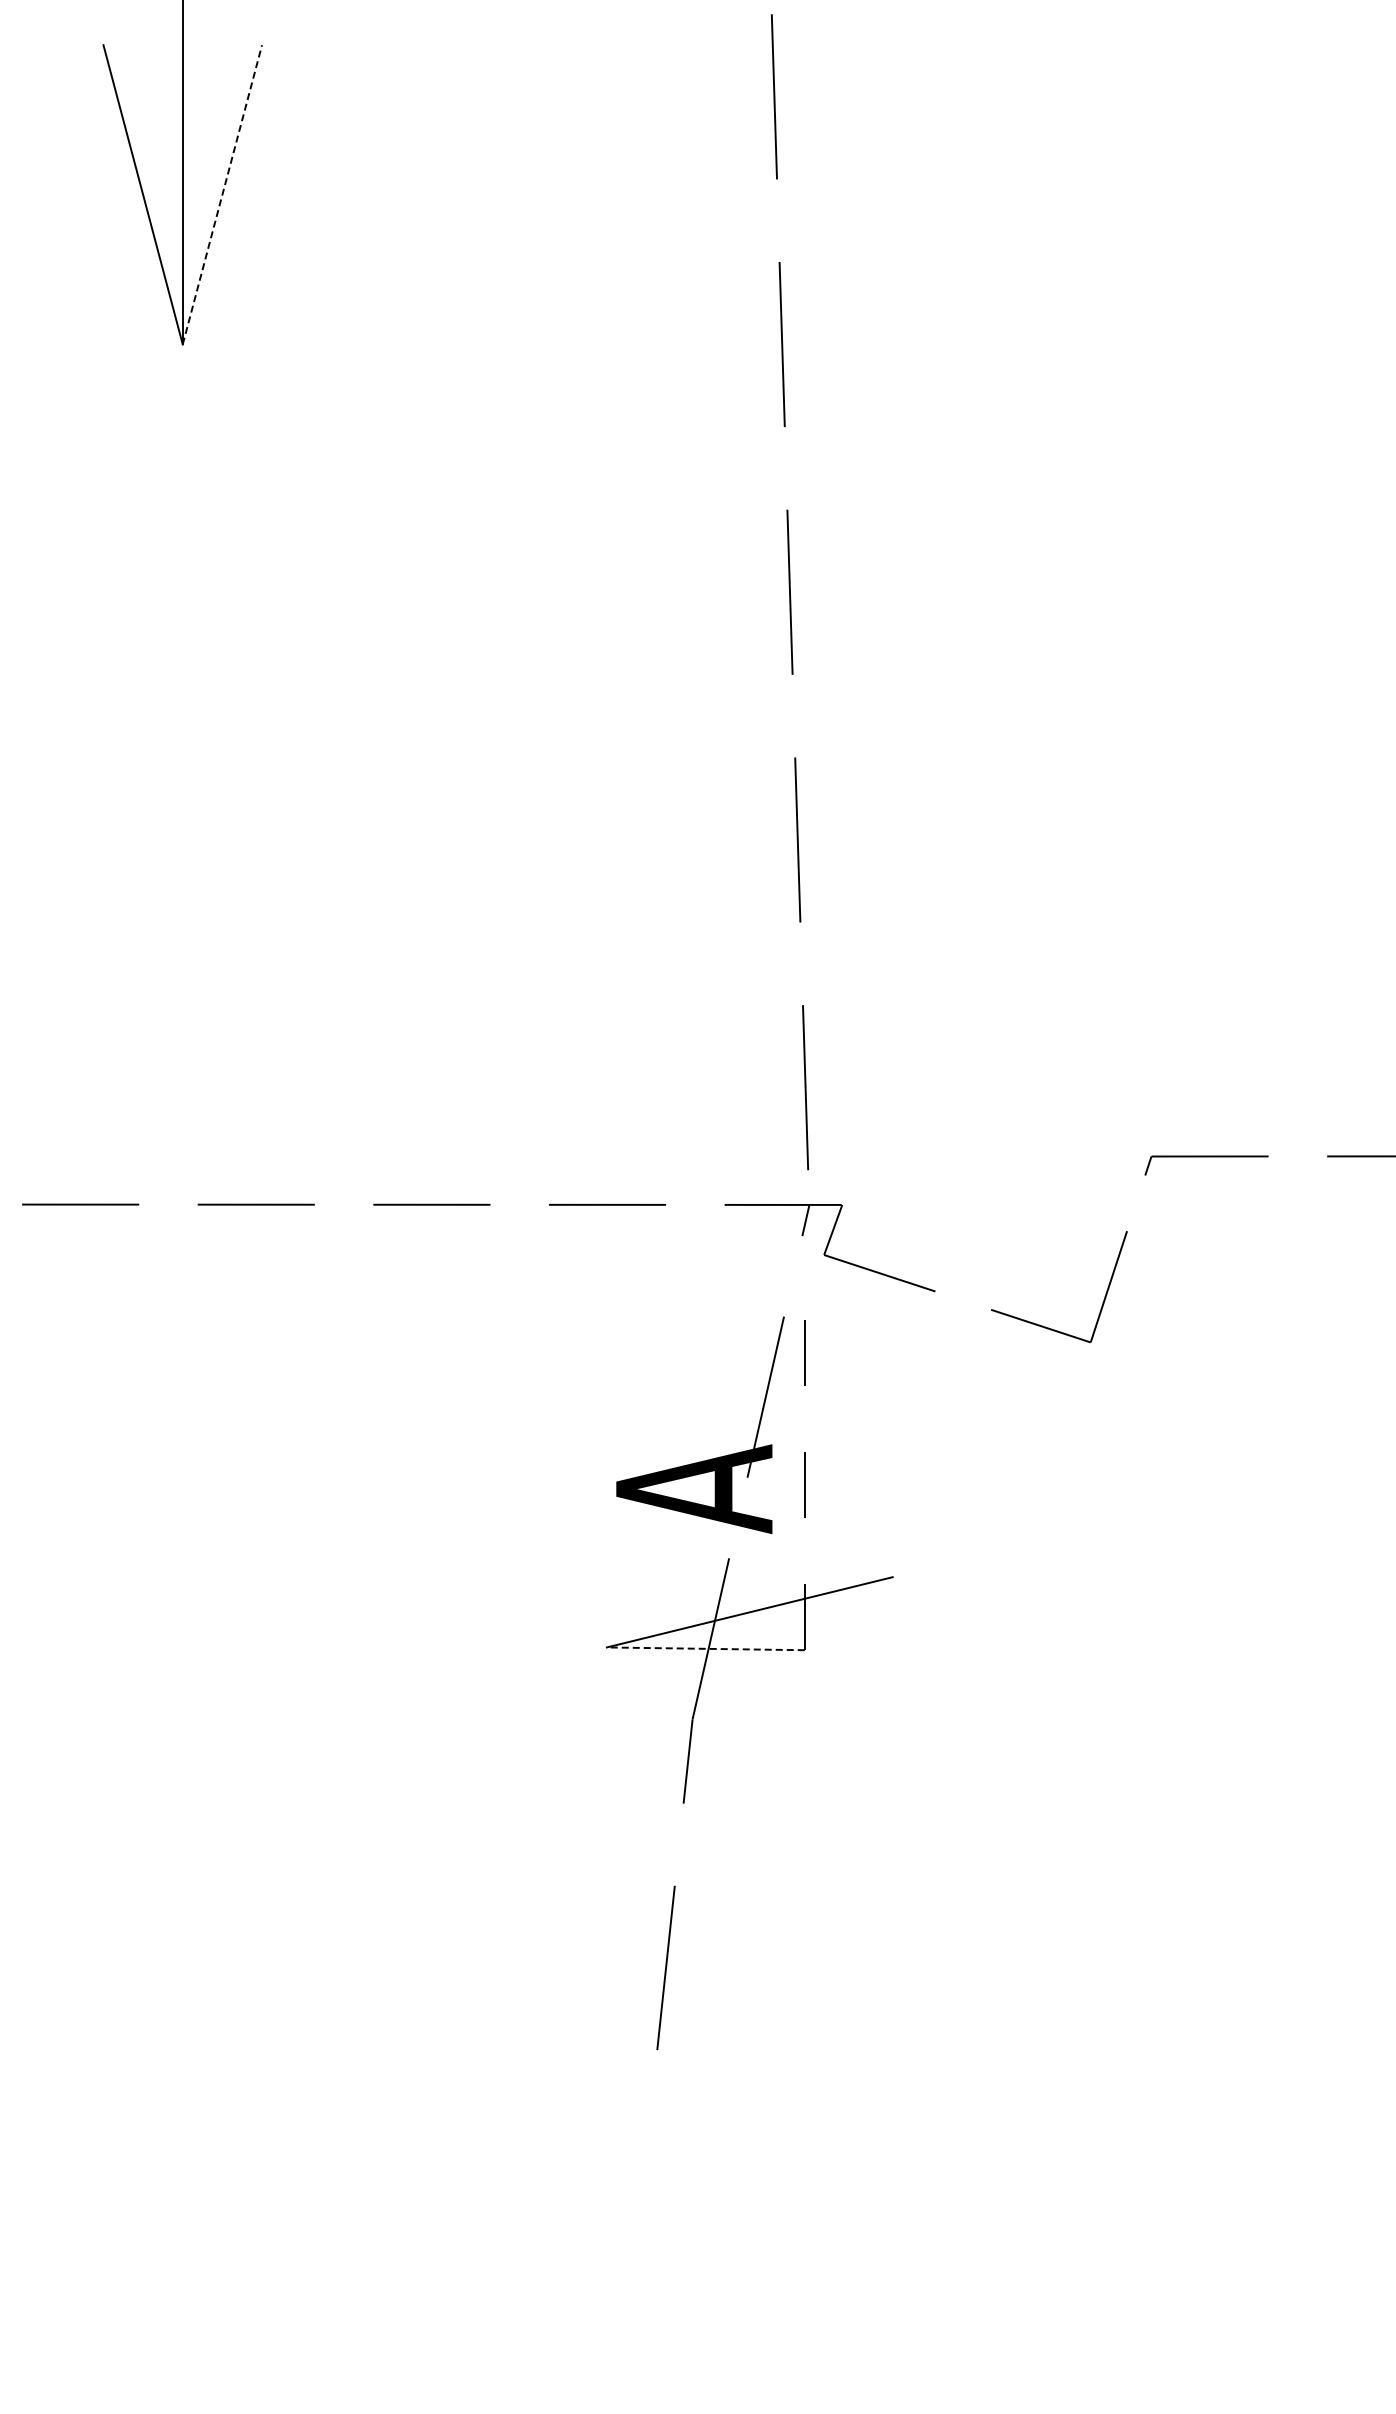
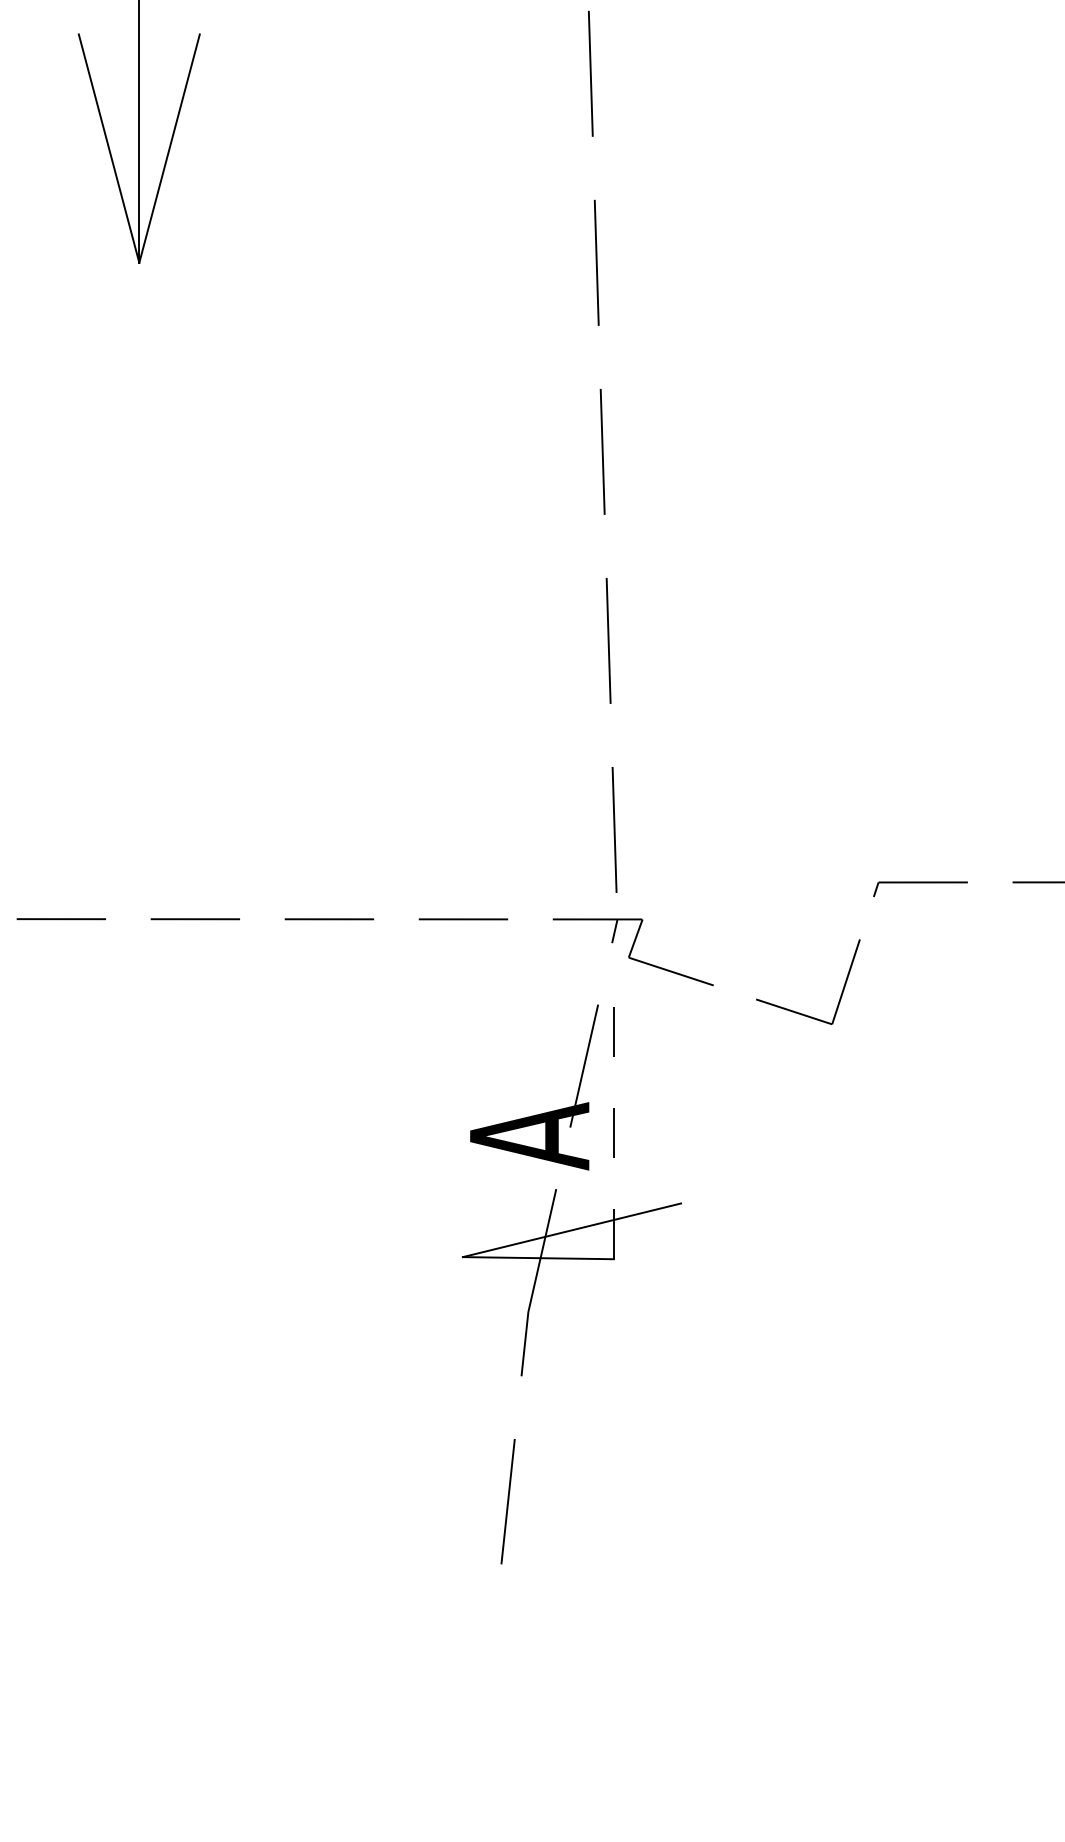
line: (222, 194) -> (169, 148), dashed -> solid
line: (705, 1648) -> (538, 1257), dashed -> solid

